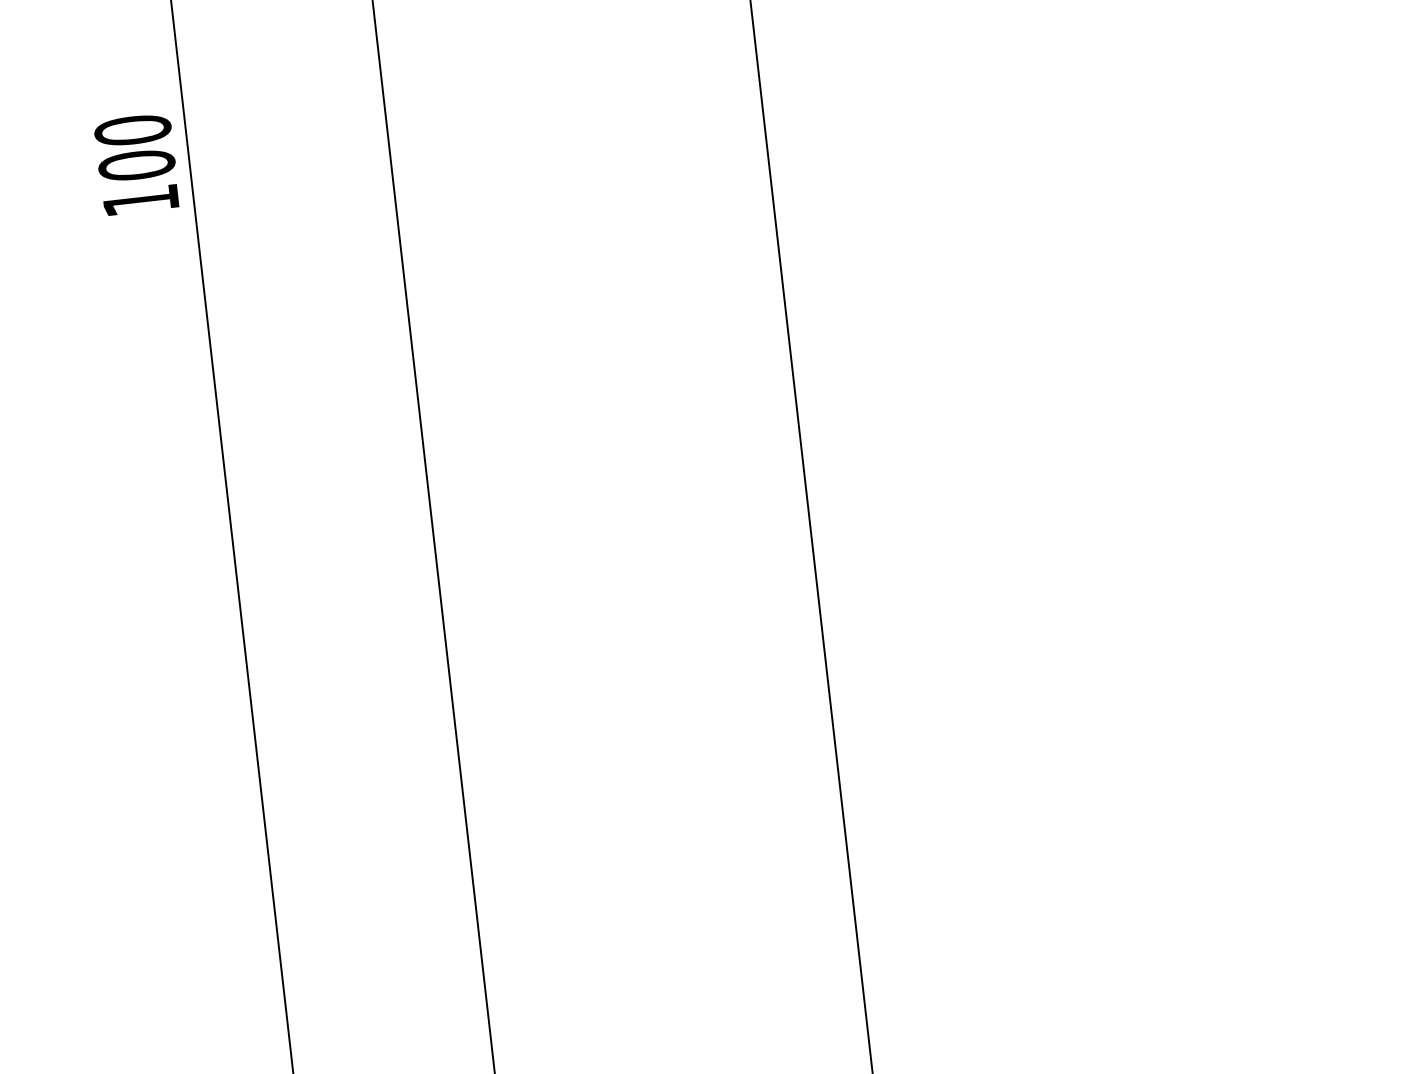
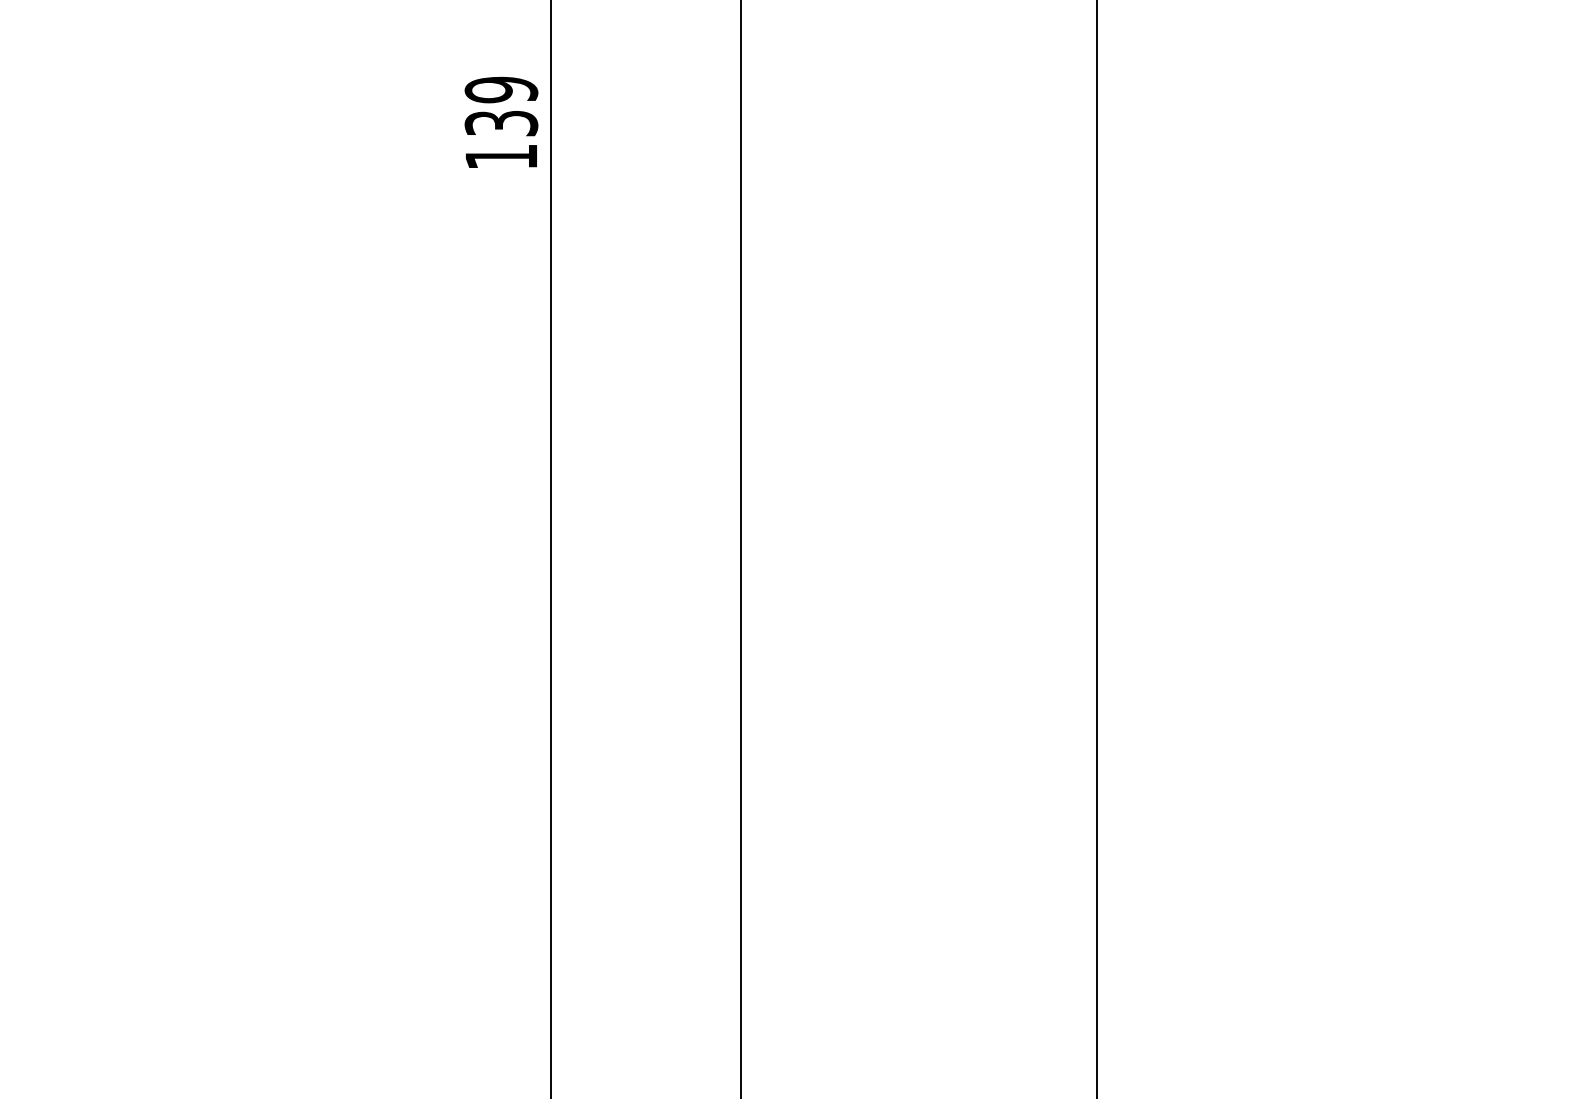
text: (134, 147) -> (501, 106), 100 -> 139

